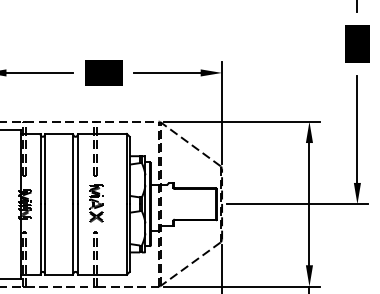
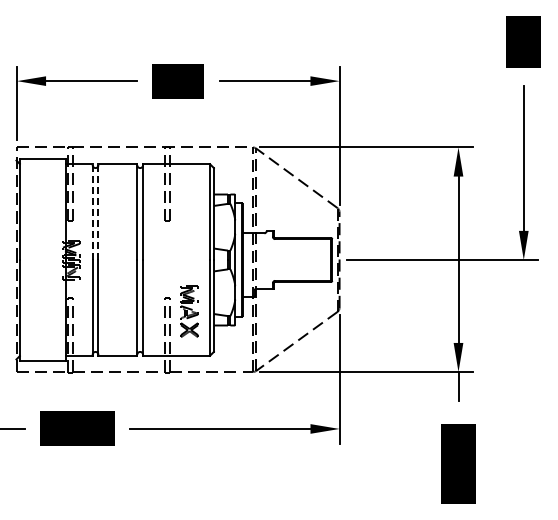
line: (40, 169) -> (92, 212), solid -> dashed
line: (44, 169) -> (98, 212), solid -> dashed
part: (96, 203) -> (189, 311), moved

